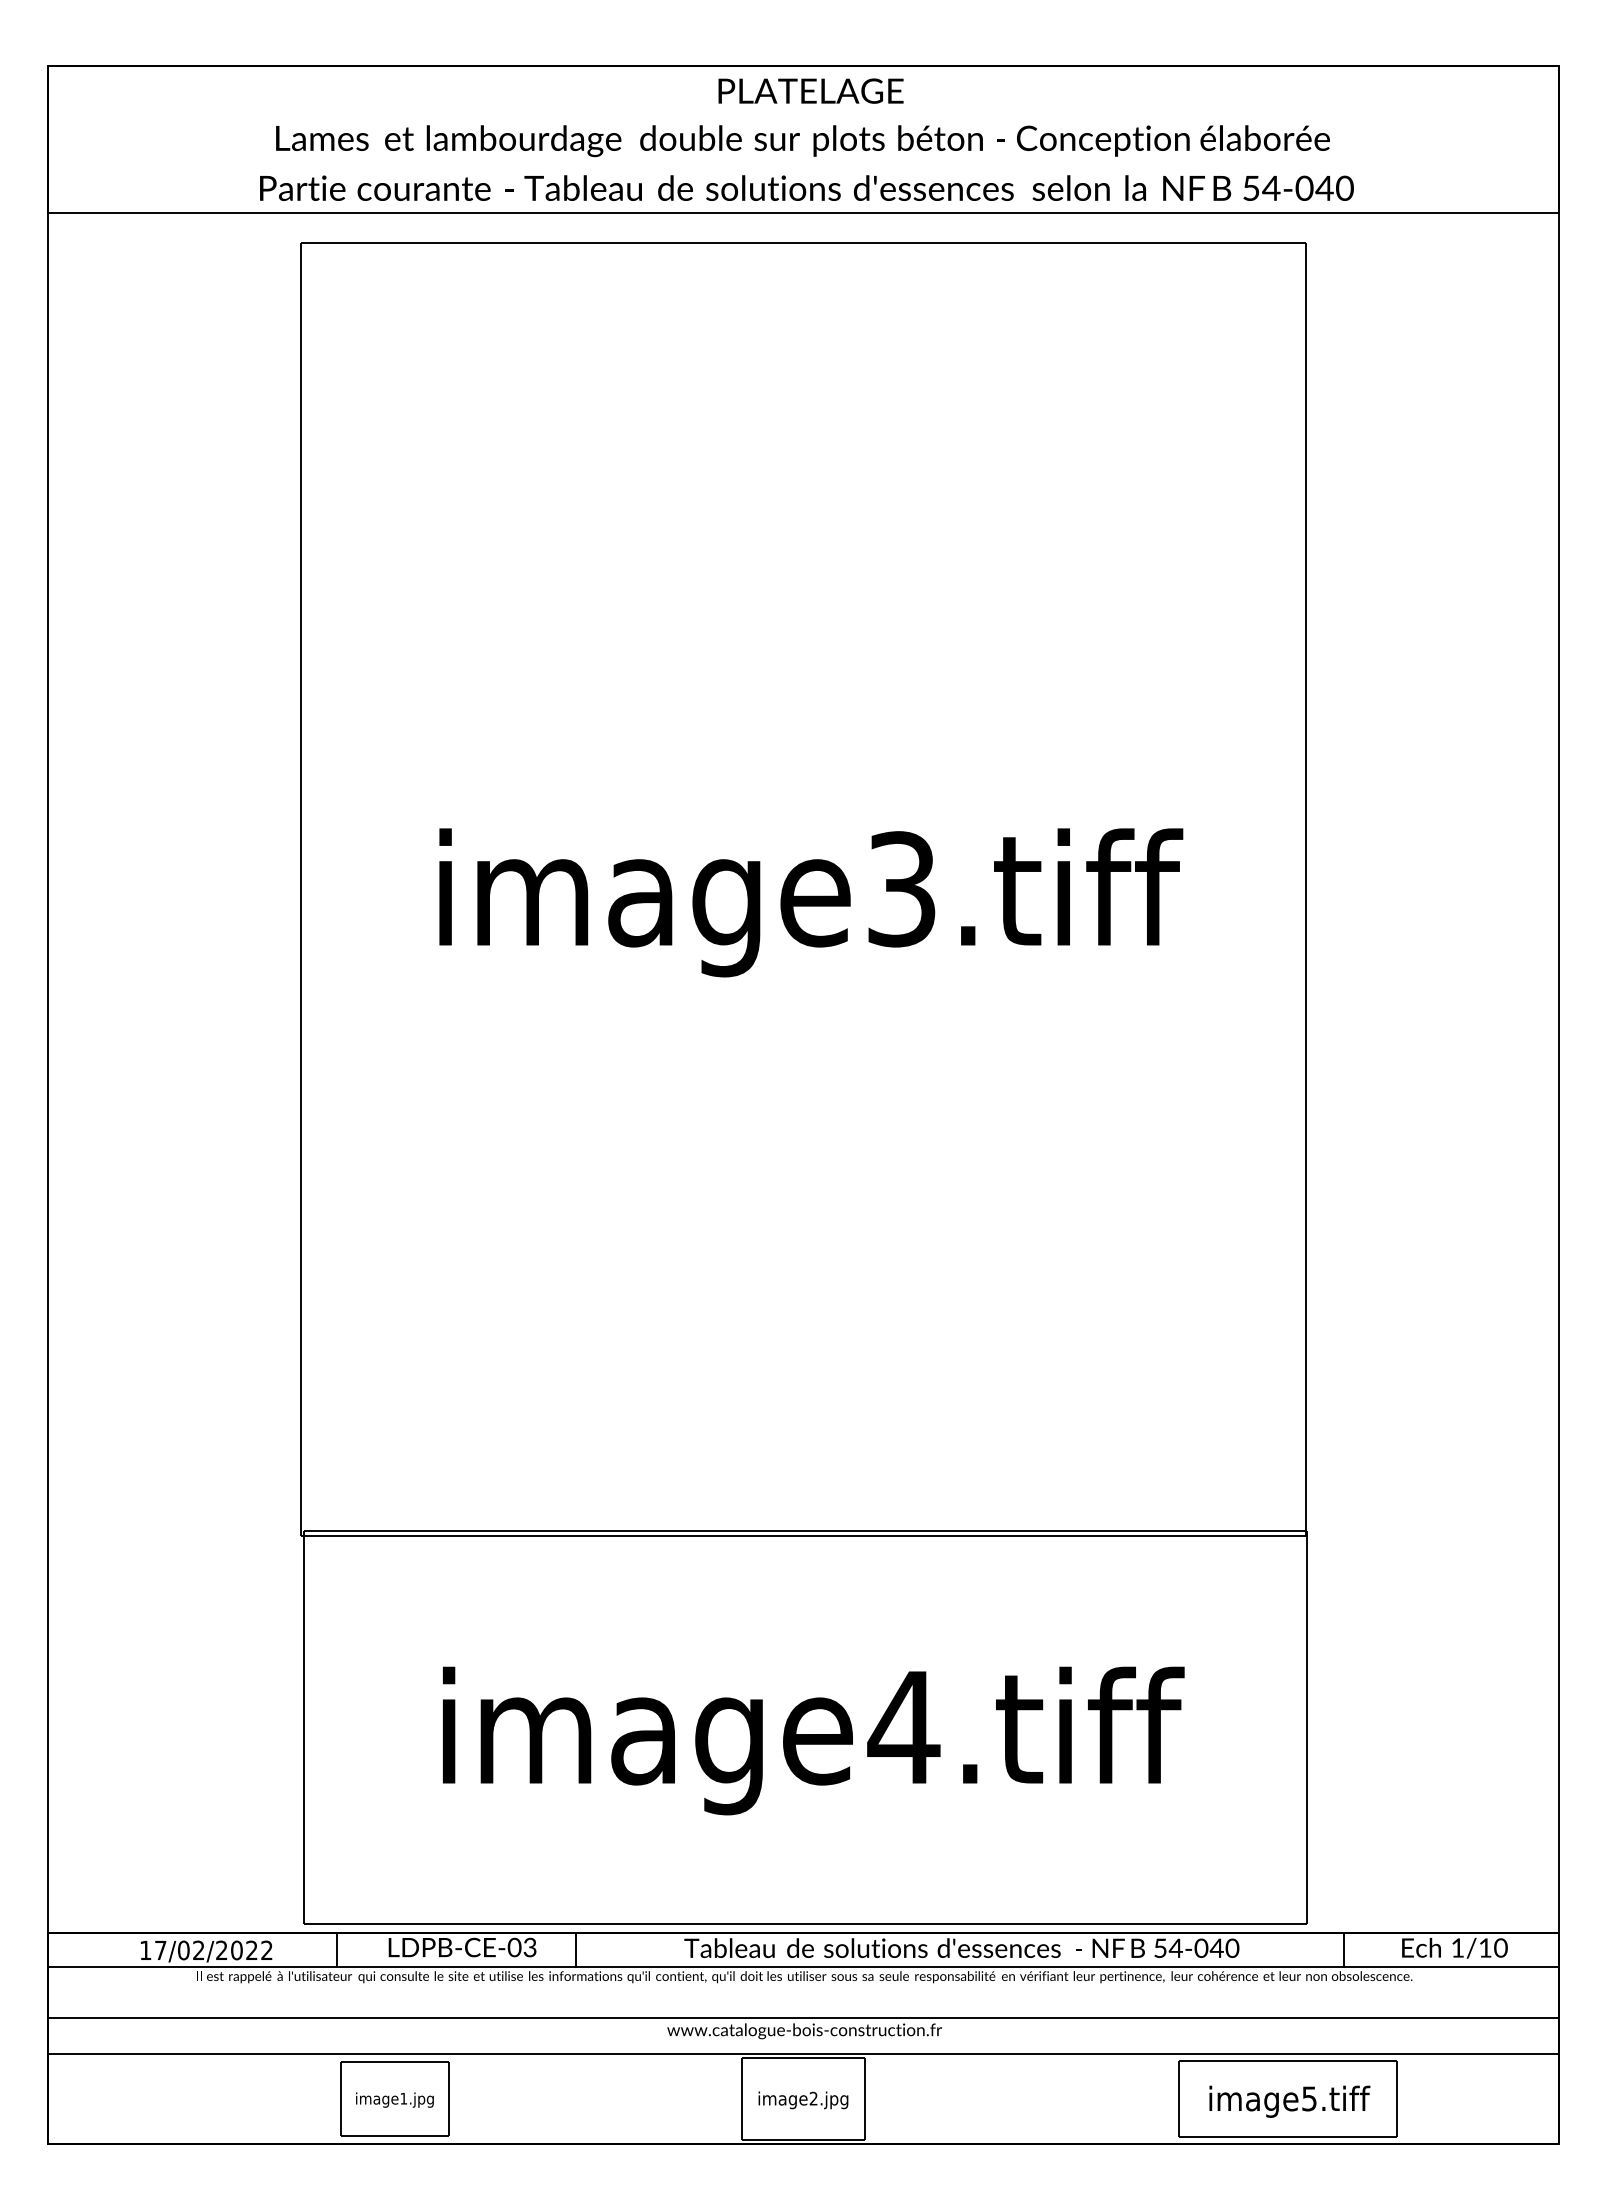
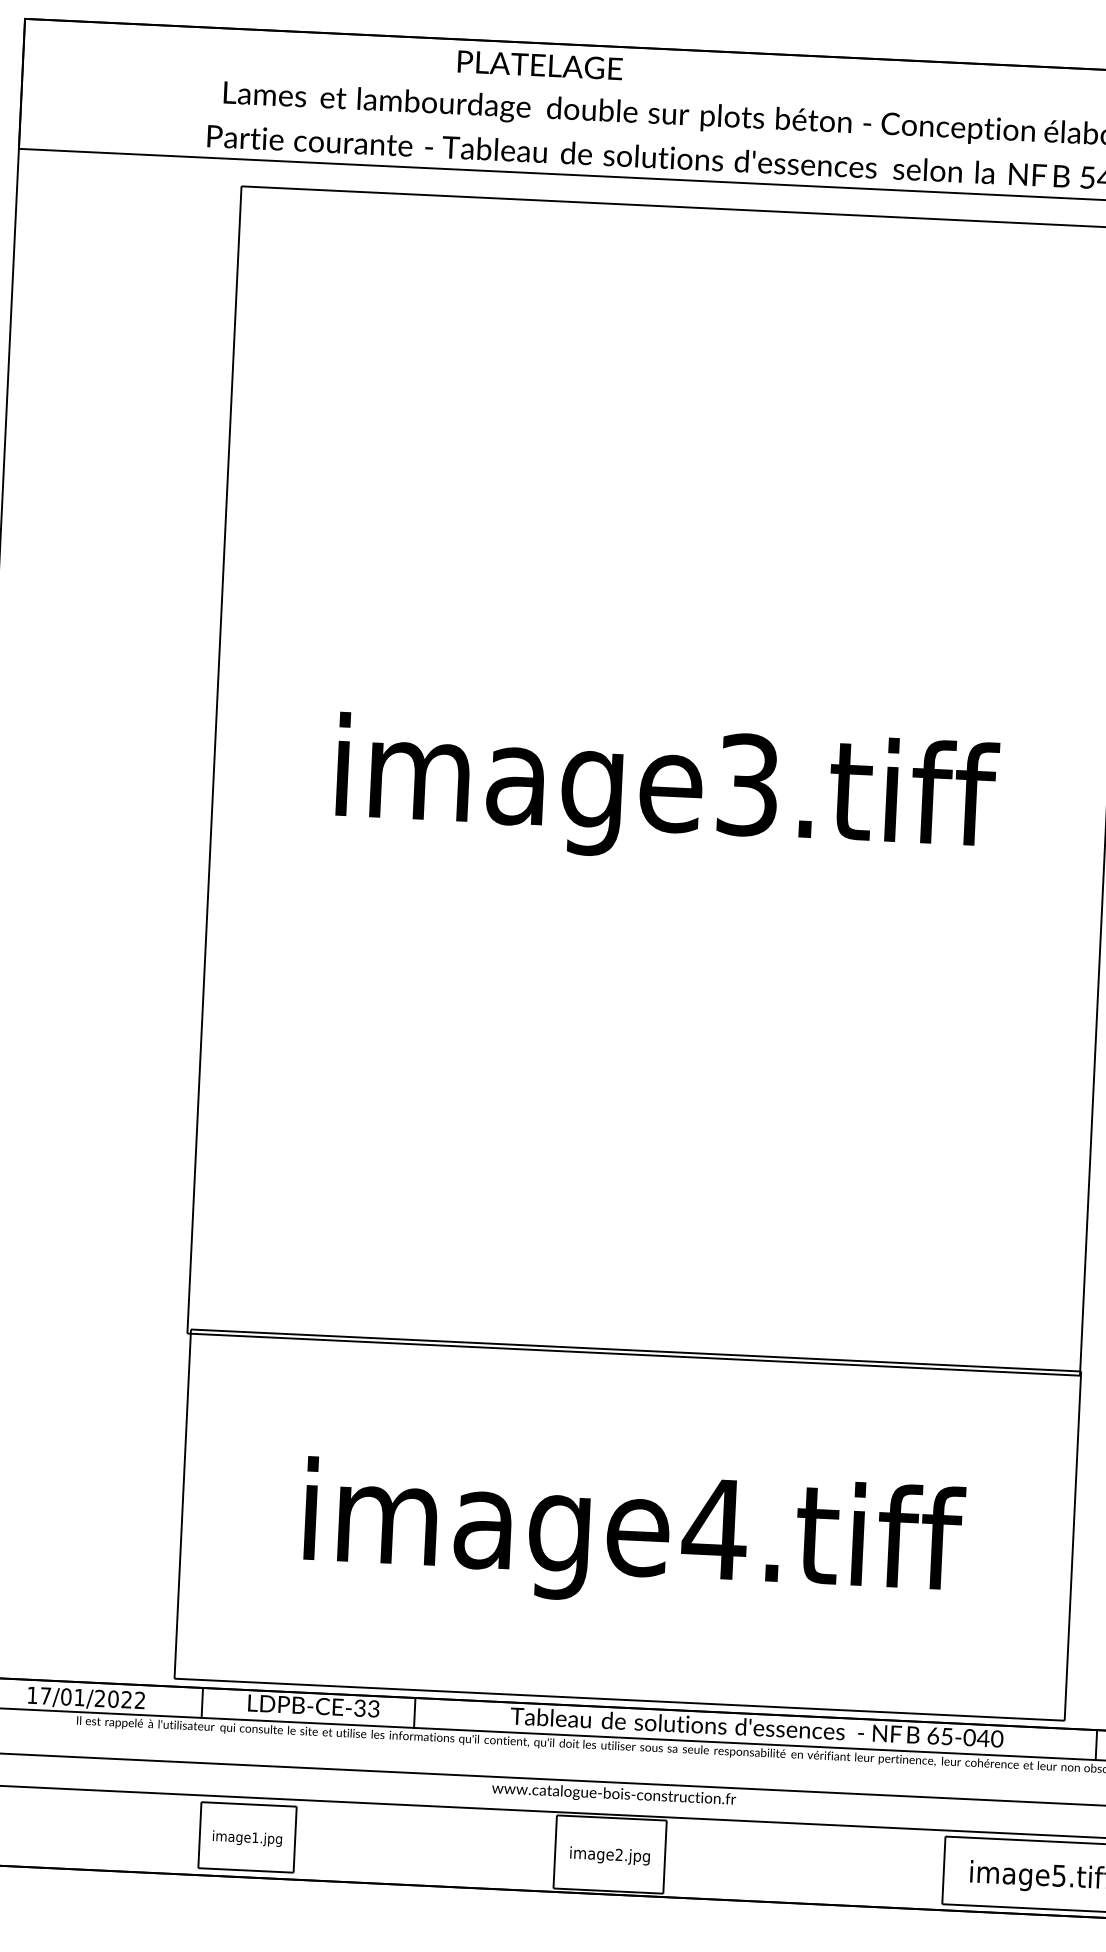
text: (810, 90) -> (539, 64), moved
text: (514, 1947) -> (359, 1708), \c16711848;LDPB-CE-03 -> \c16711848;LDPB-CE-33
text: (1168, 1948) -> (940, 1736), 54-040 -> 65-040
text: (198, 1949) -> (79, 1696), 17/02/2022 -> 17/01/2022

